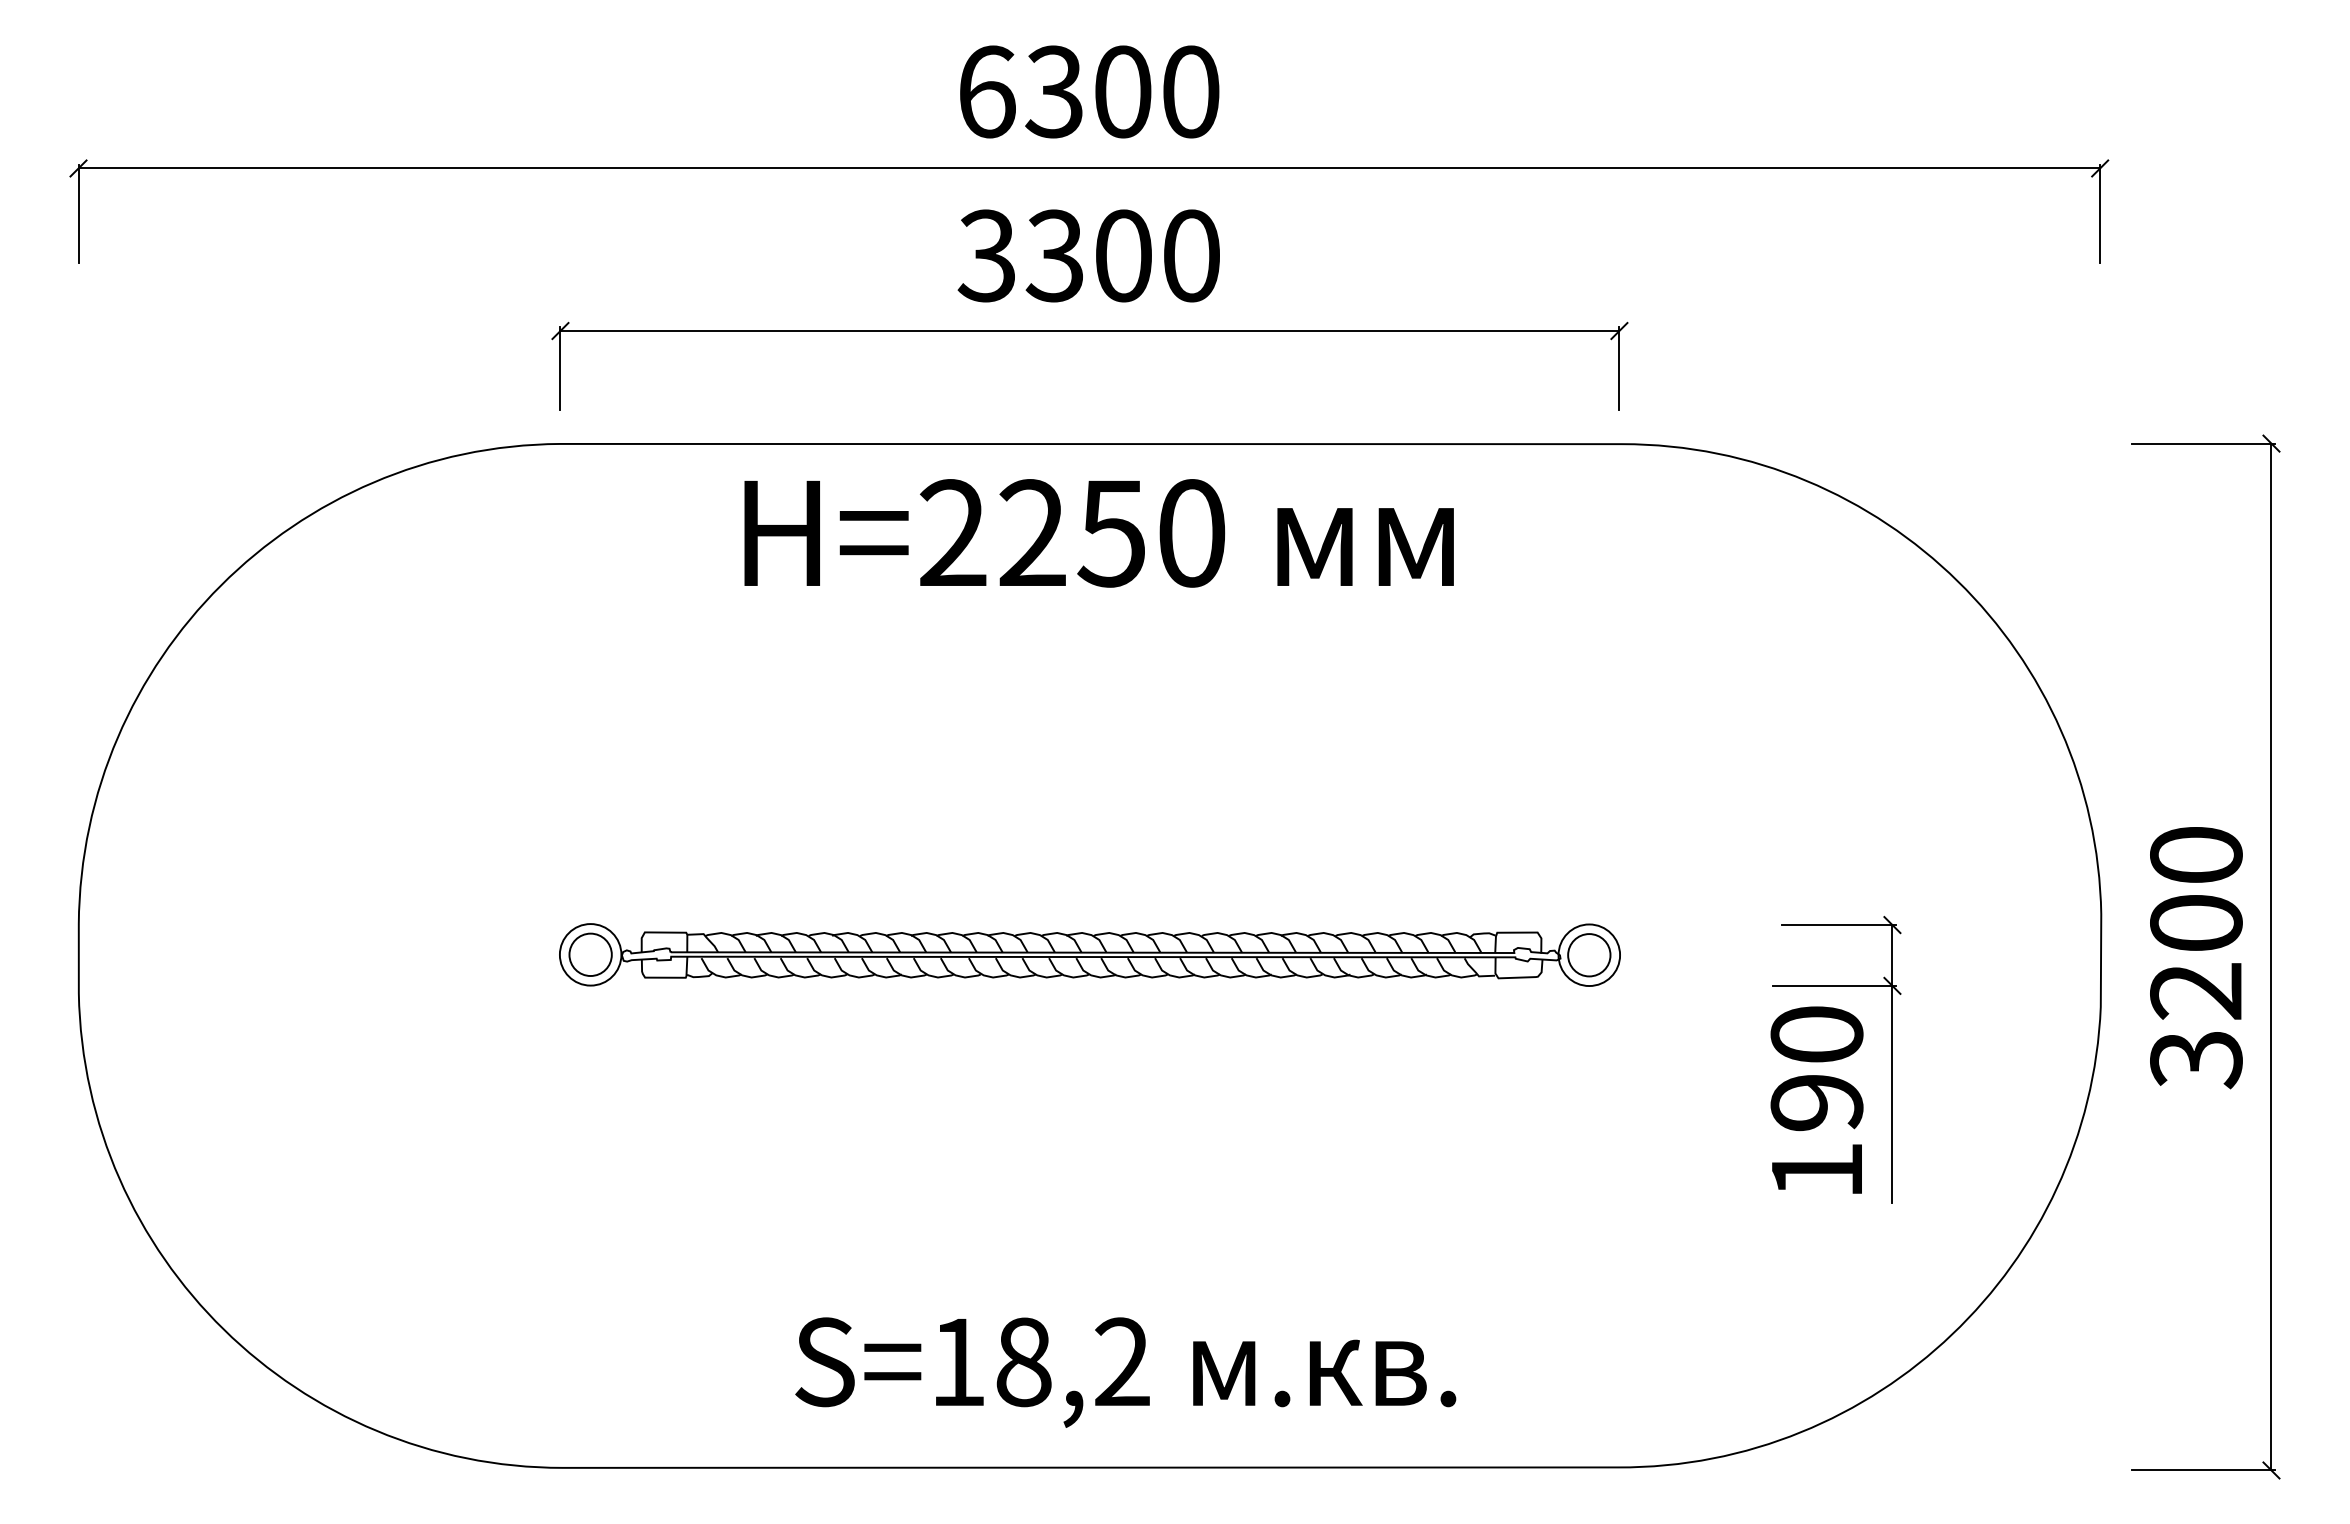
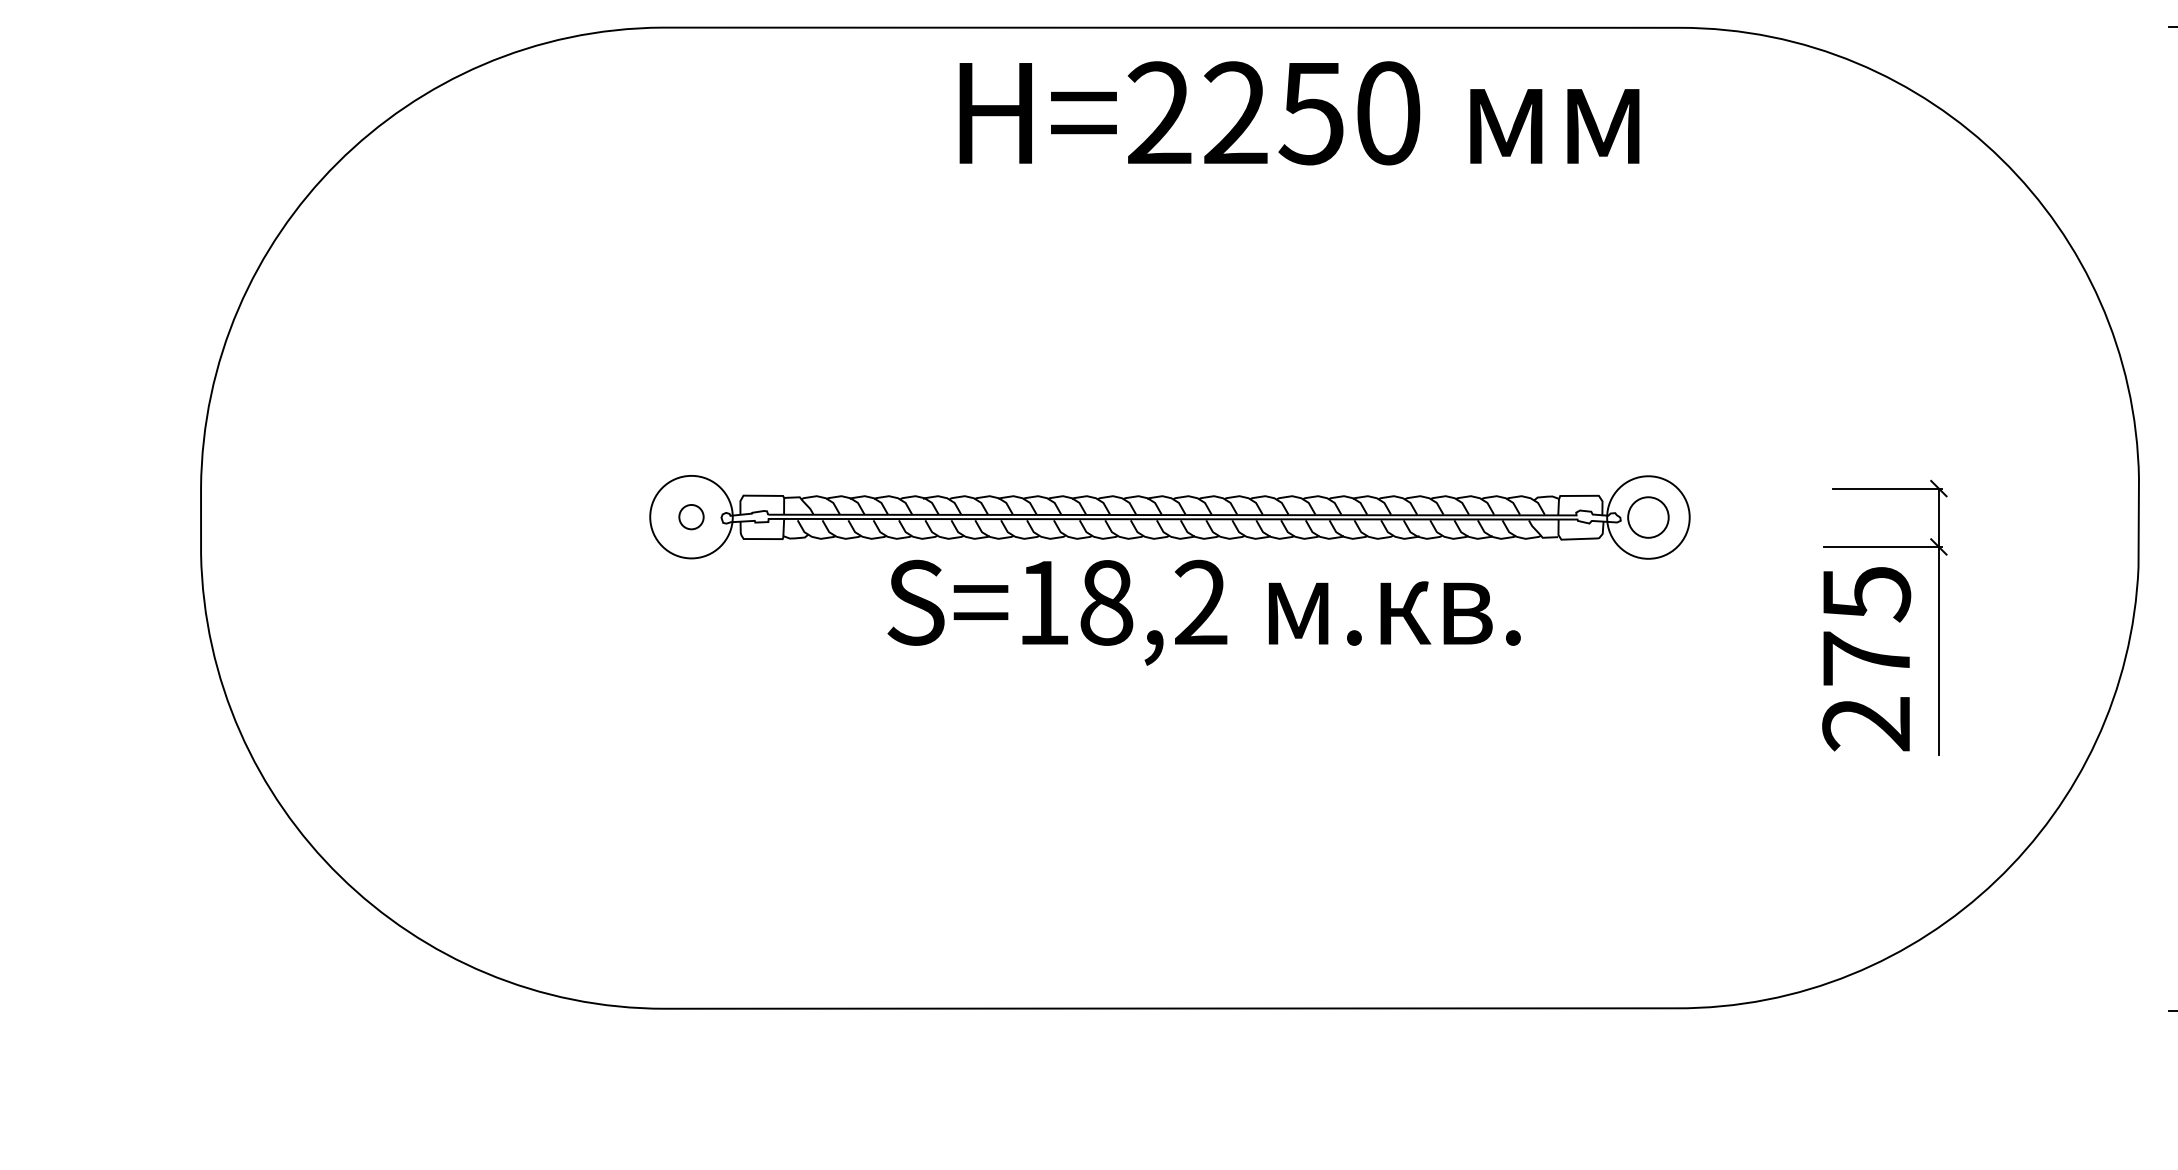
text: (1098, 533) -> (1298, 113), moved
circle: (590, 954) -> (691, 516), size x0.6
circle: (590, 954) -> (691, 516), size x1.4
circle: (1589, 955) -> (1648, 517), size x1.4
text: (1816, 1102) -> (1866, 658), 190 -> 275
text: (1125, 1372) -> (1203, 612), moved

